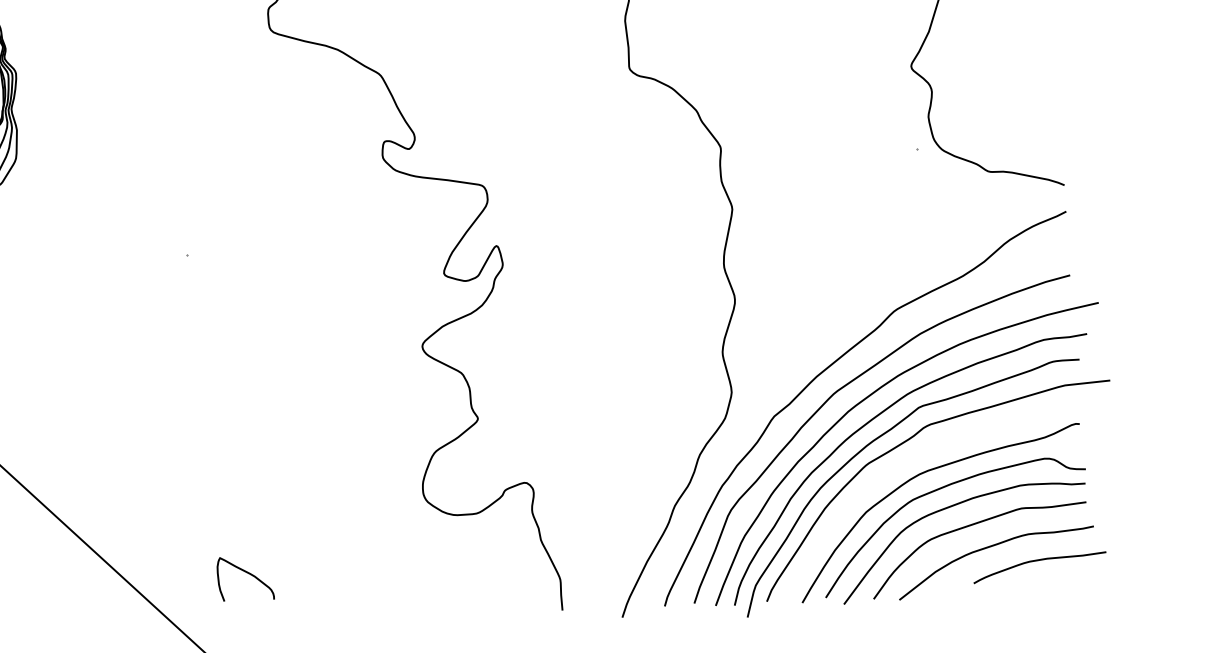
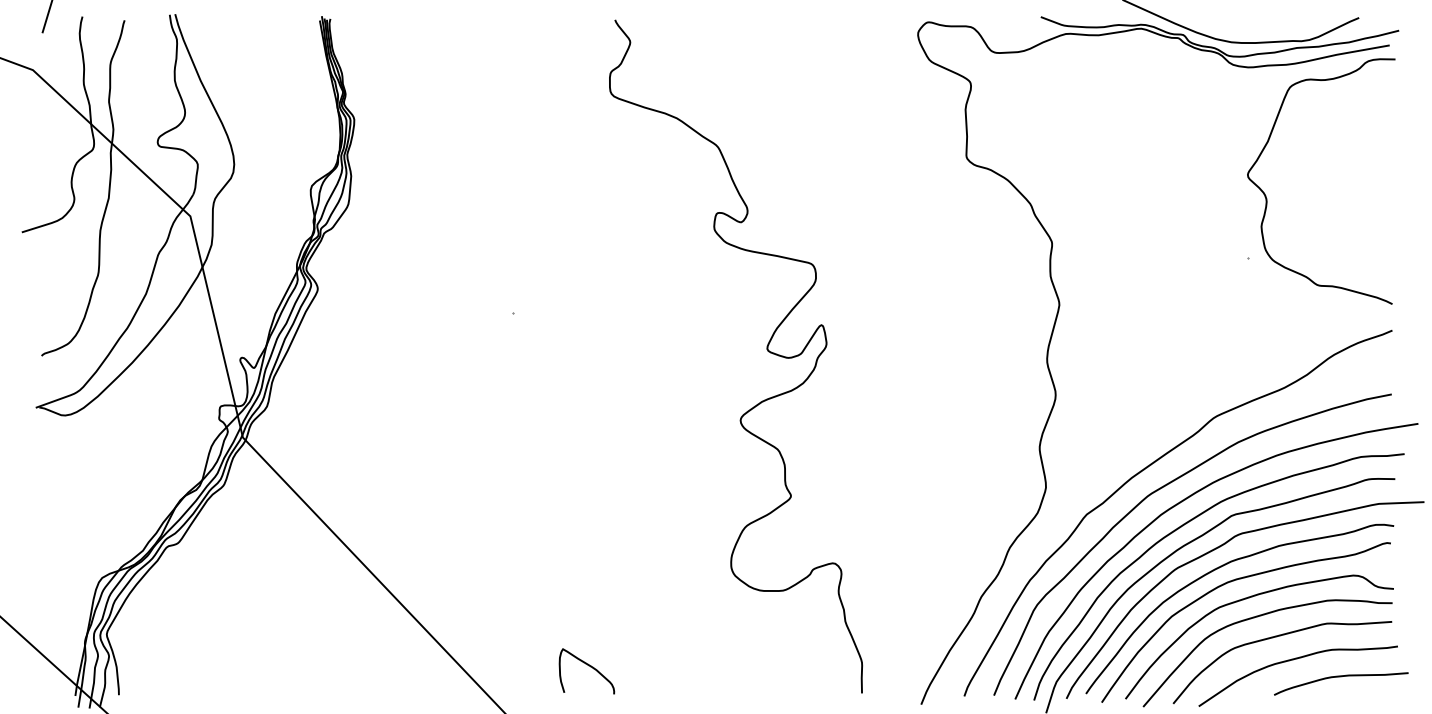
curve: (910, 461) -> (1219, 568), added
curve: (248, 574) -> (590, 667), moved

